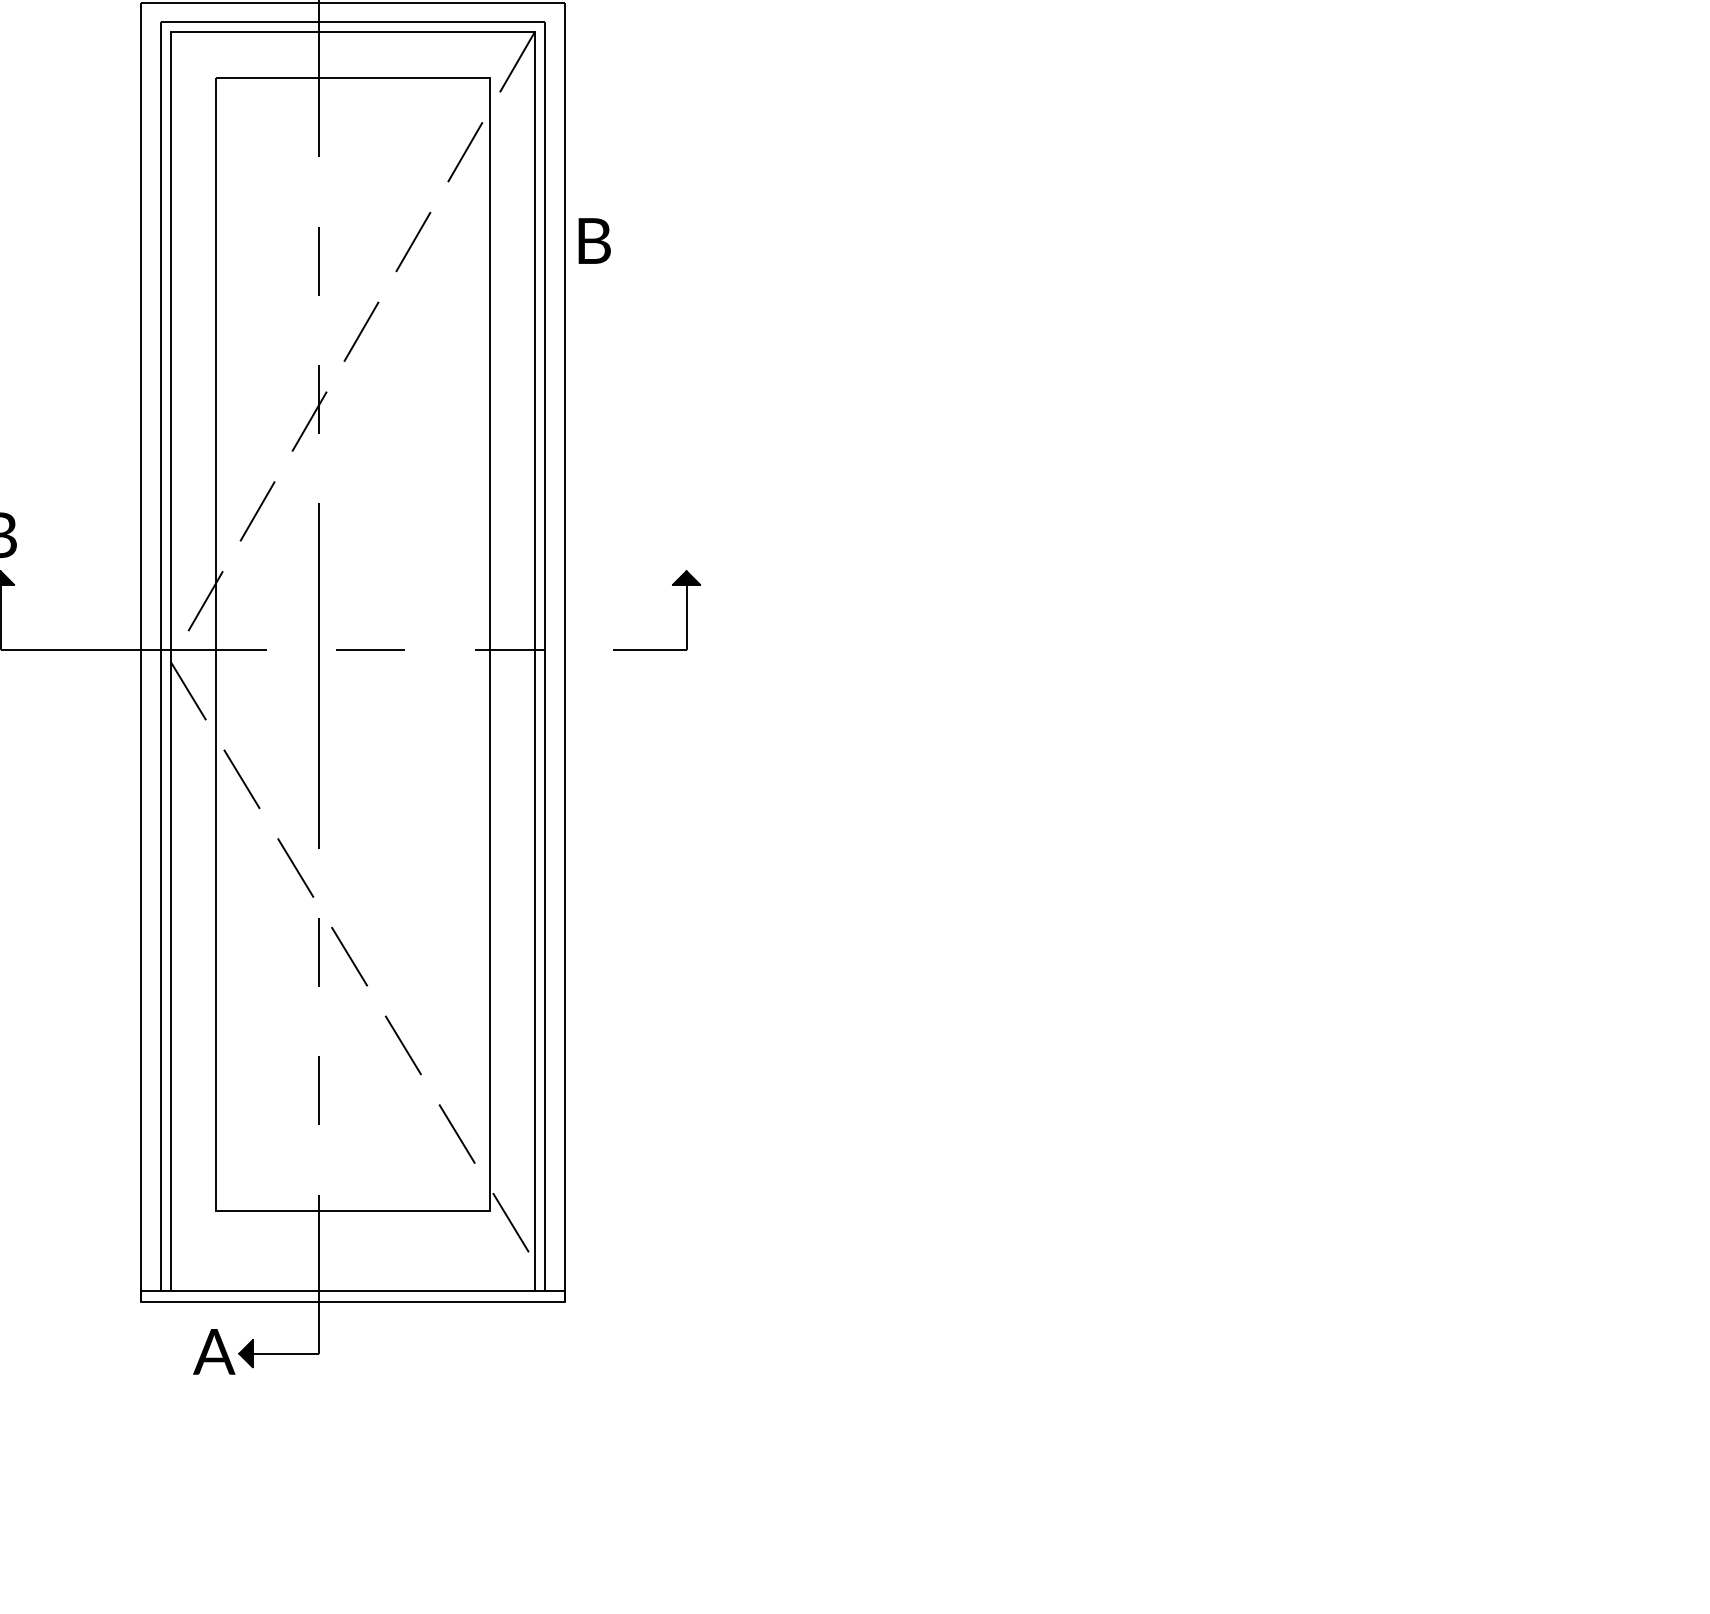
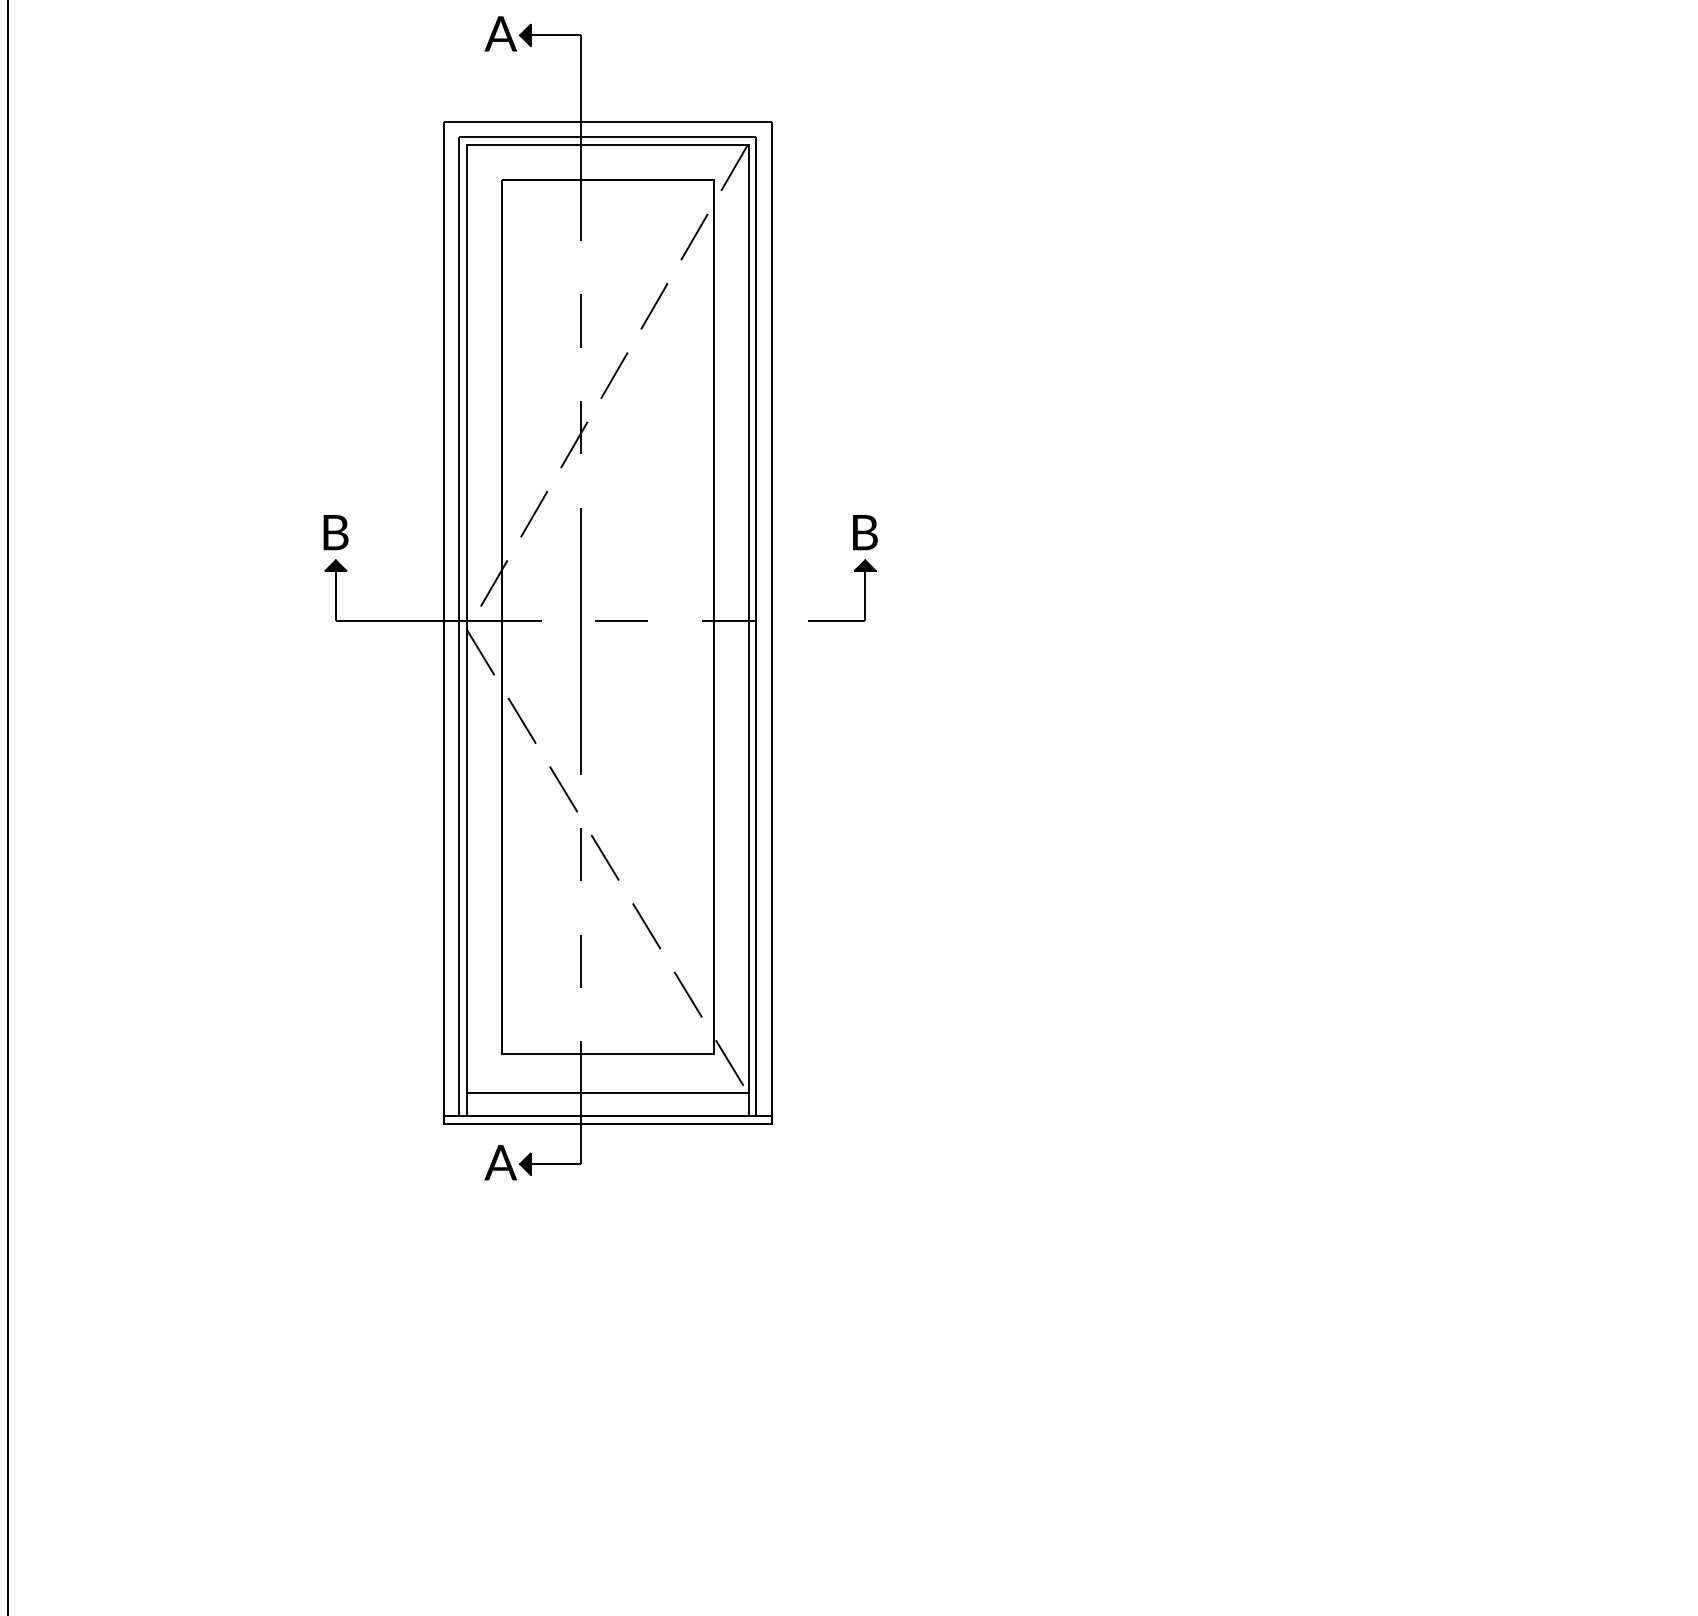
text: (594, 240) -> (865, 532), moved
line: (352, 1262) -> (607, 1093), added

